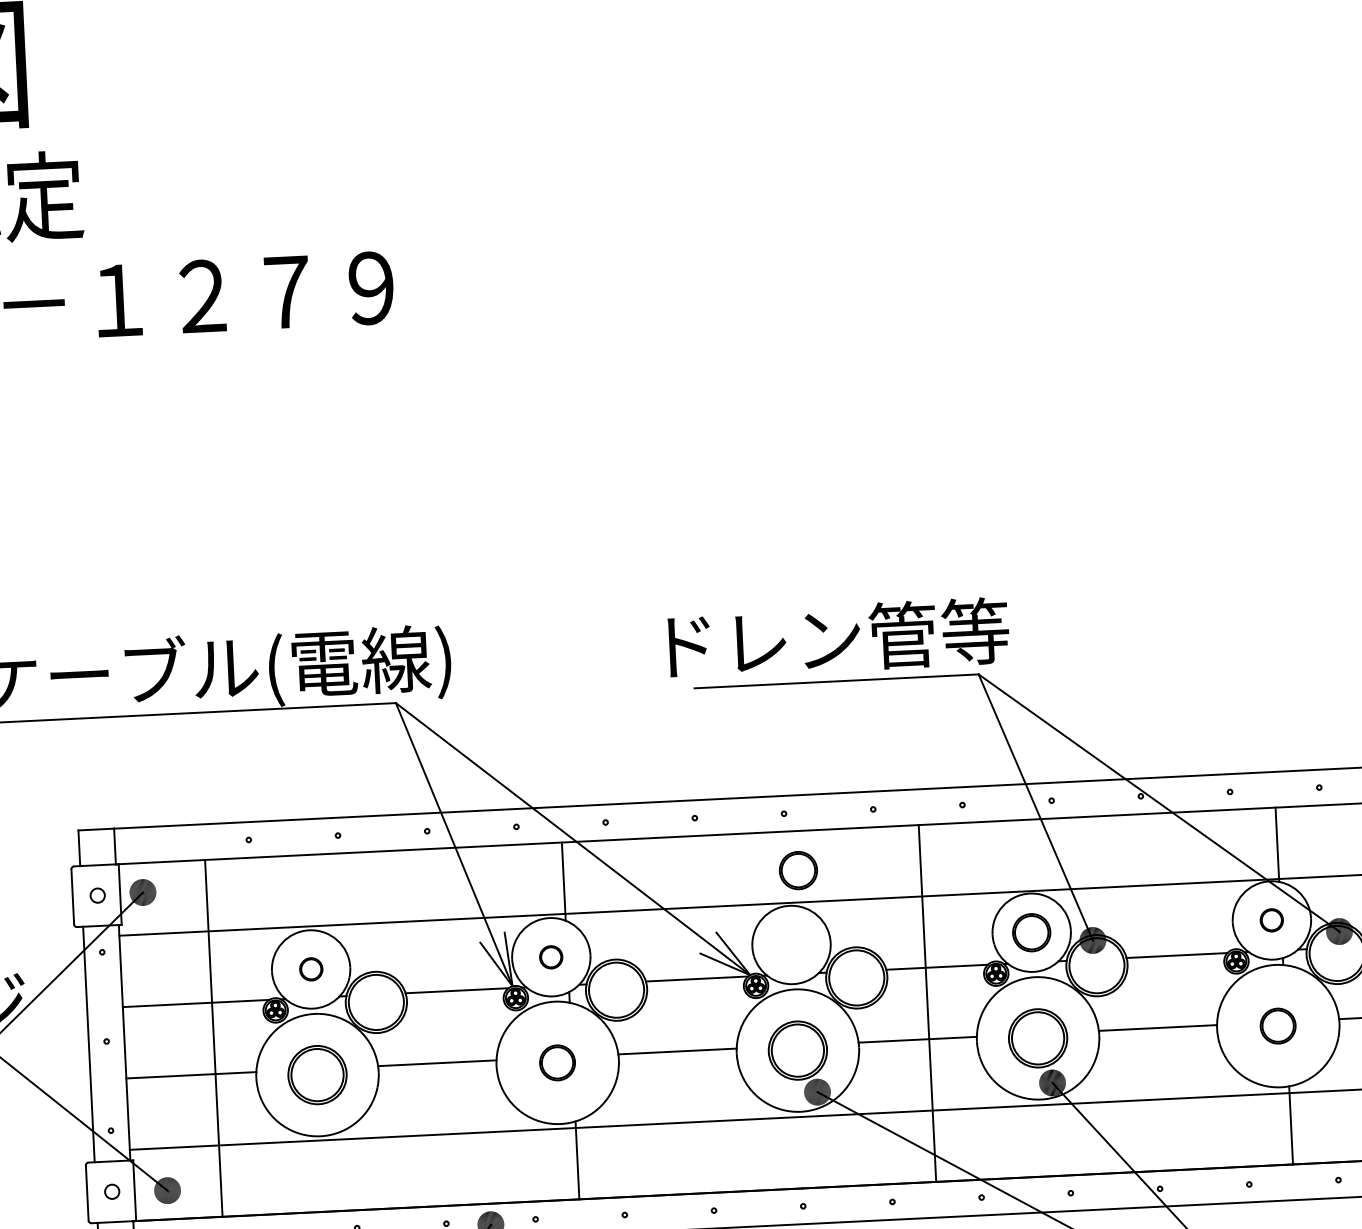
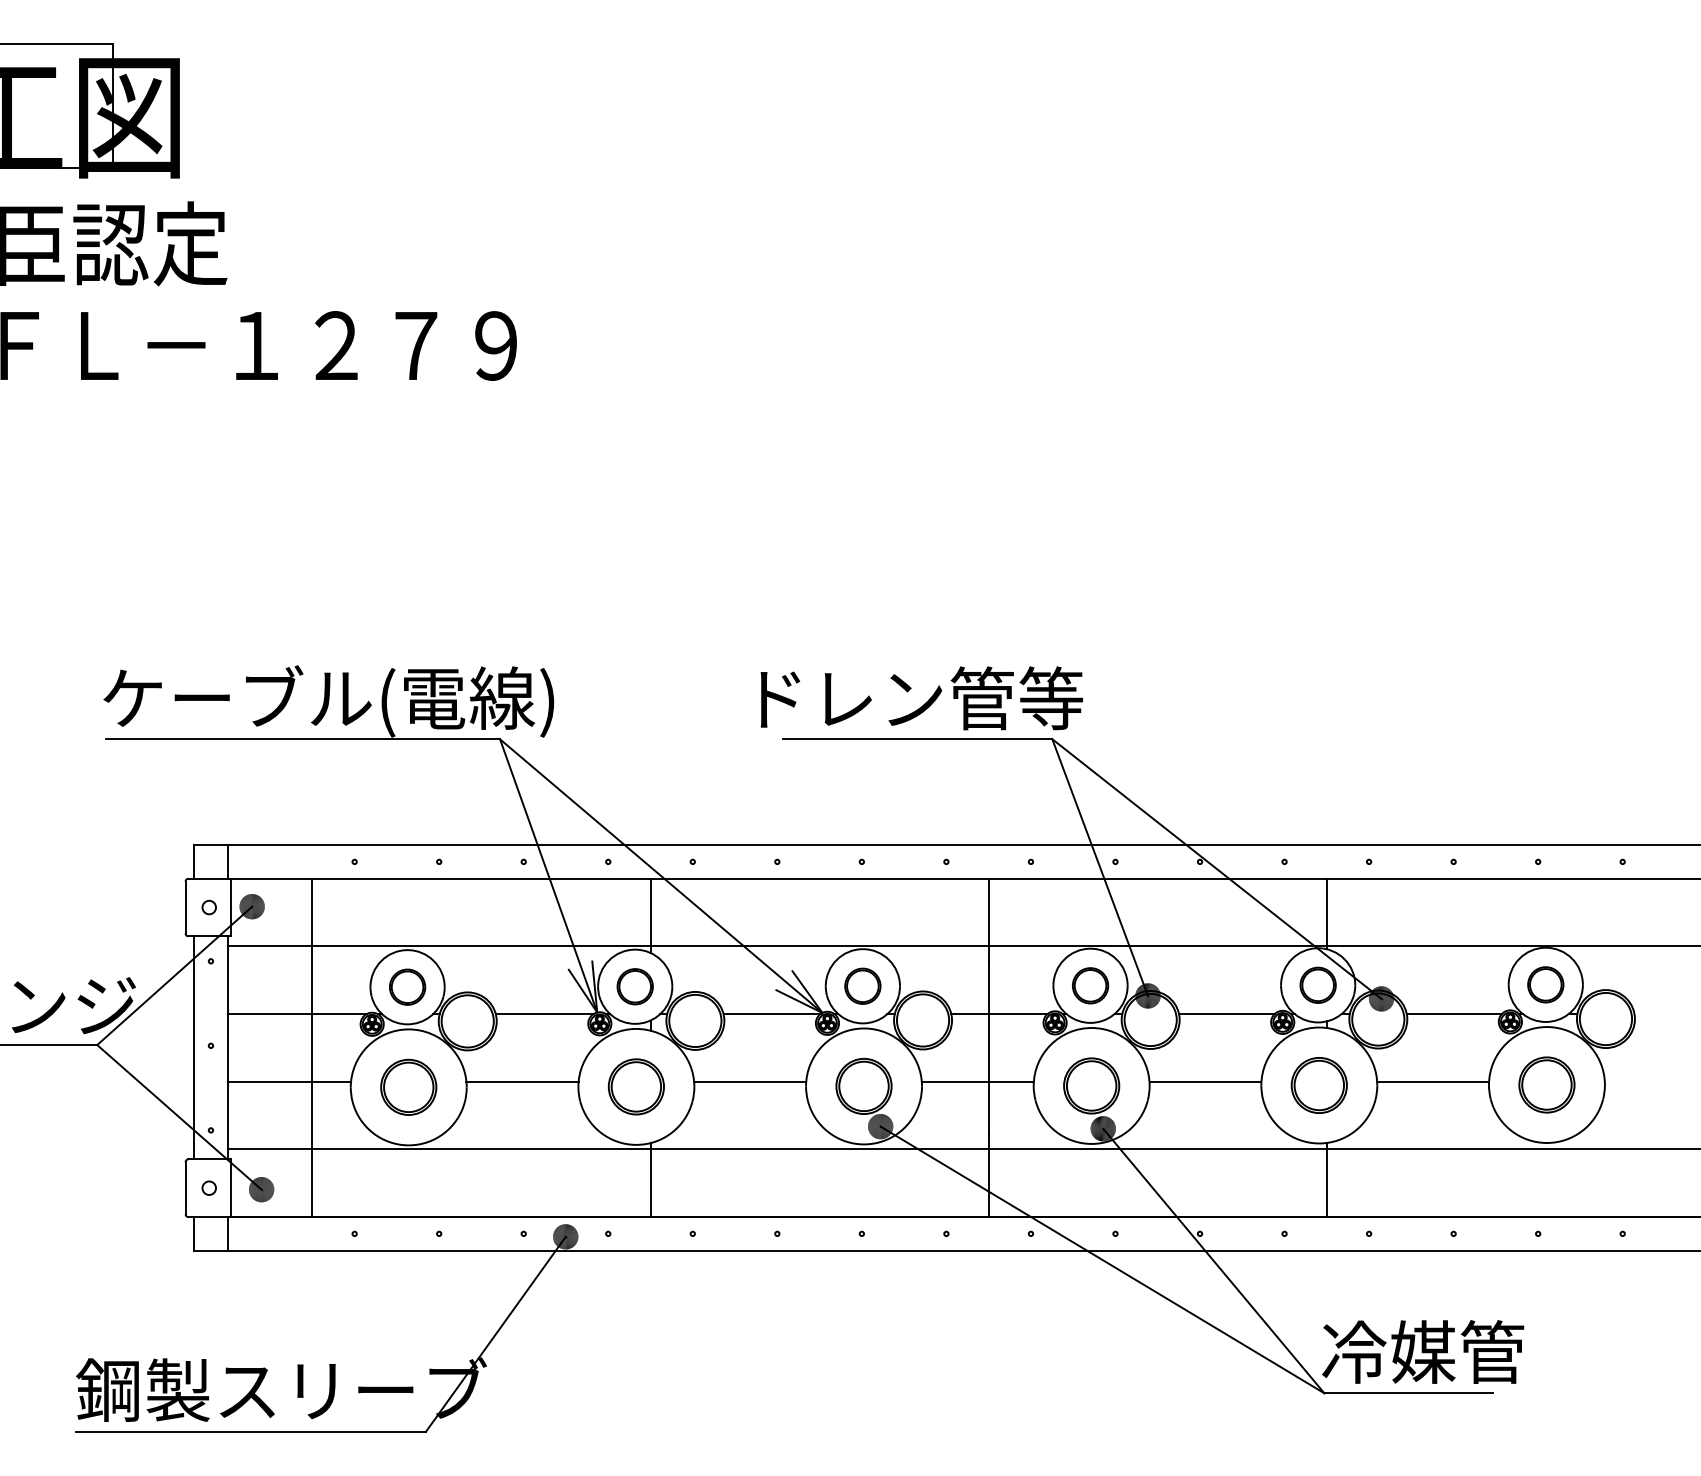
part: (798, 869) -> (862, 985), moved
part: (1271, 919) -> (1317, 984), size x1.67
part: (550, 956) -> (634, 986), size x1.67
part: (311, 968) -> (407, 986), size x1.67
part: (1277, 1026) -> (1318, 1085), size x1.67
part: (556, 1062) -> (635, 1086), size x1.67

